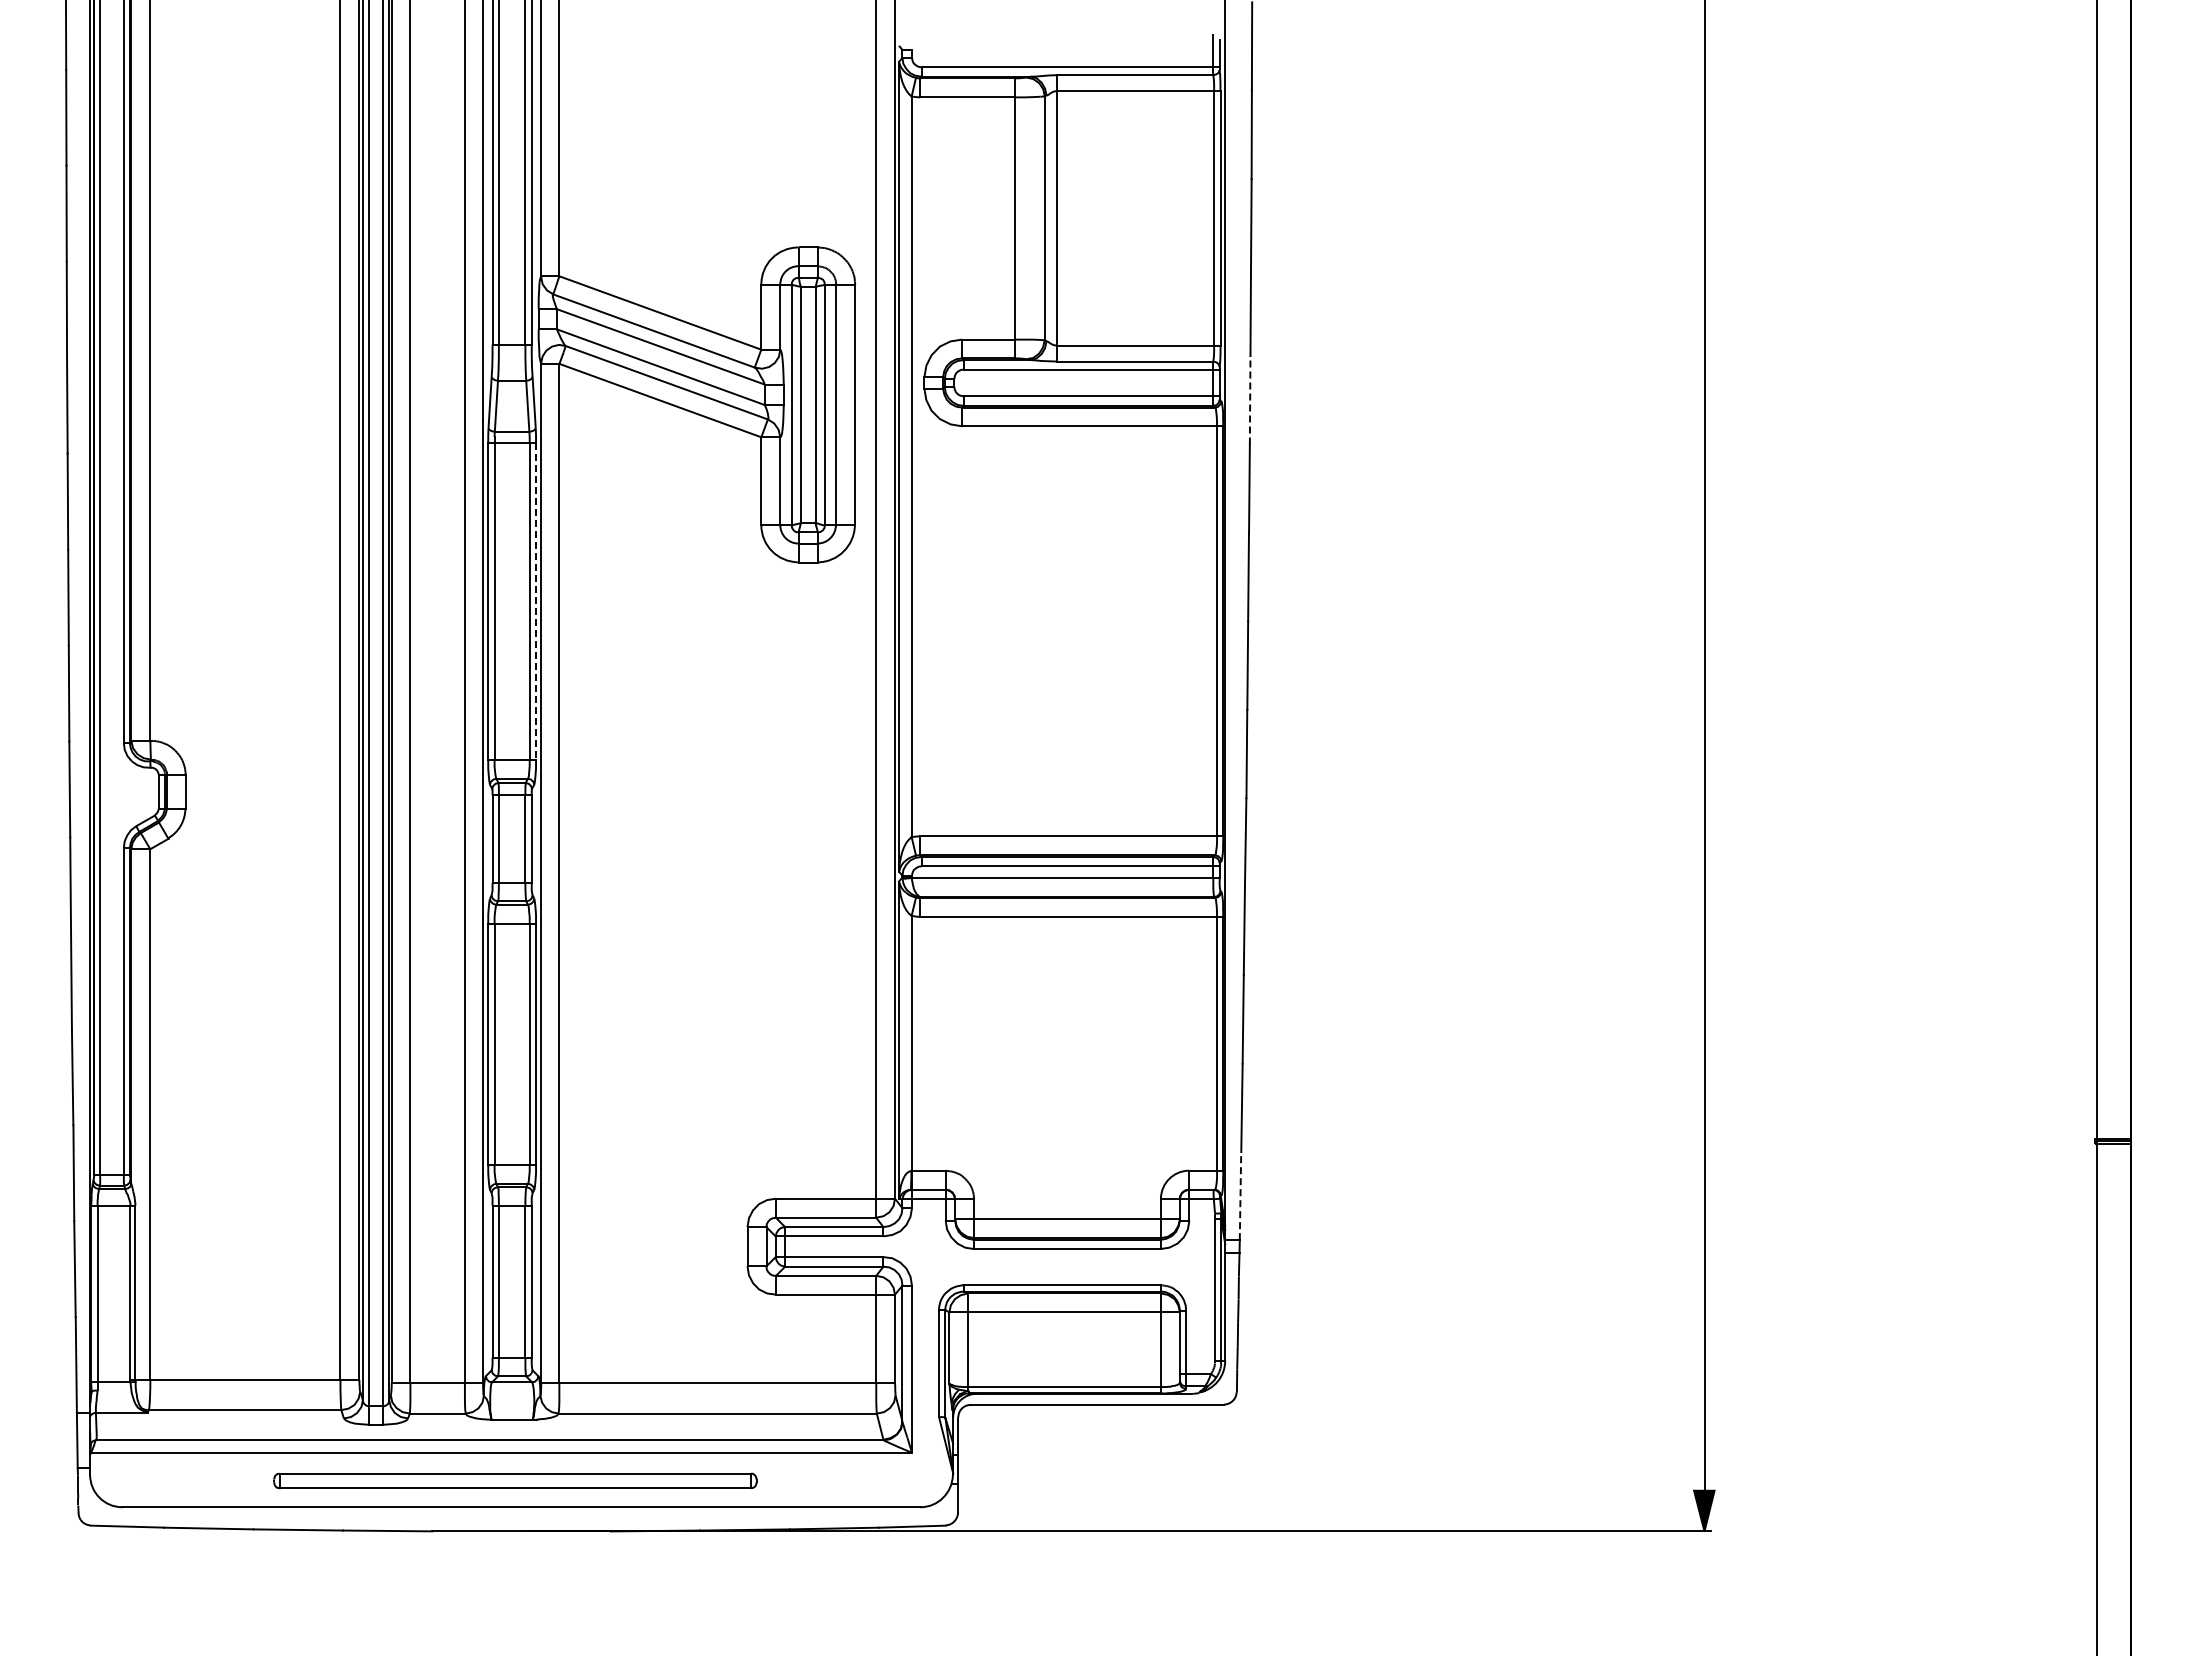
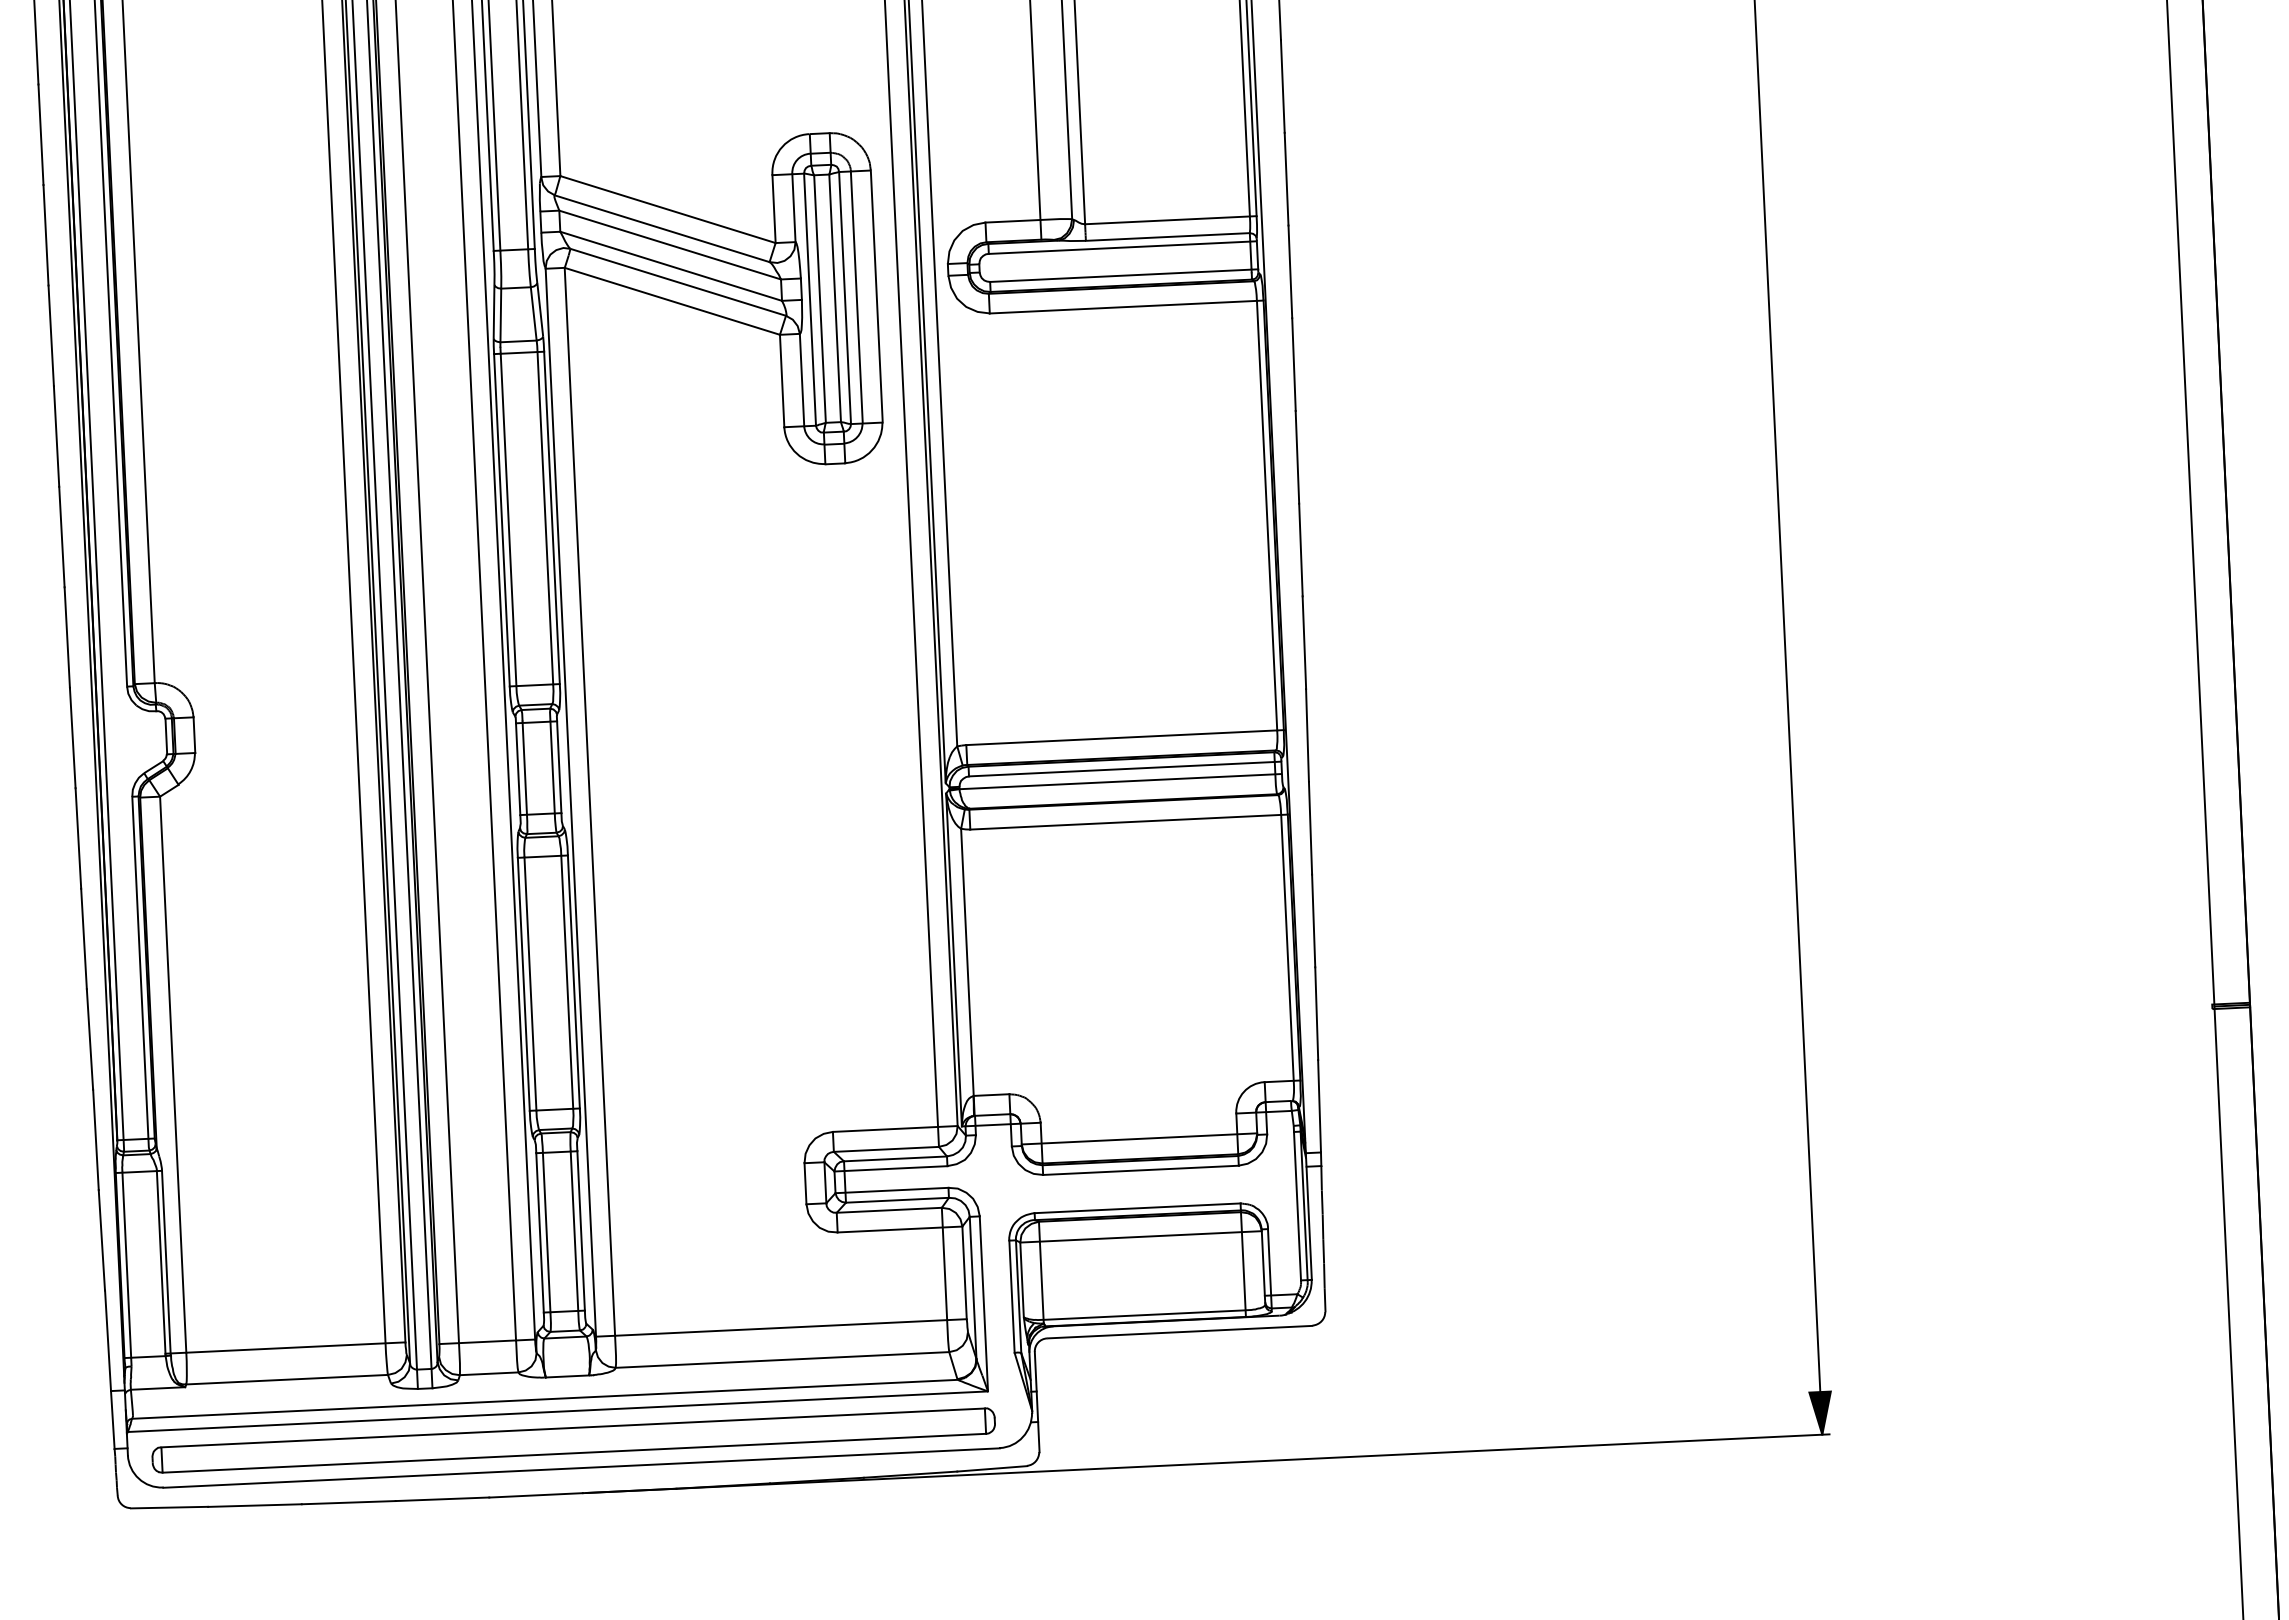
line: (1250, 399) -> (1290, 271), dashed -> solid
line: (536, 601) -> (552, 518), dashed -> solid
line: (1240, 1195) -> (1319, 1105), dashed -> solid
part: (515, 1480) -> (573, 1440), size x1.67

